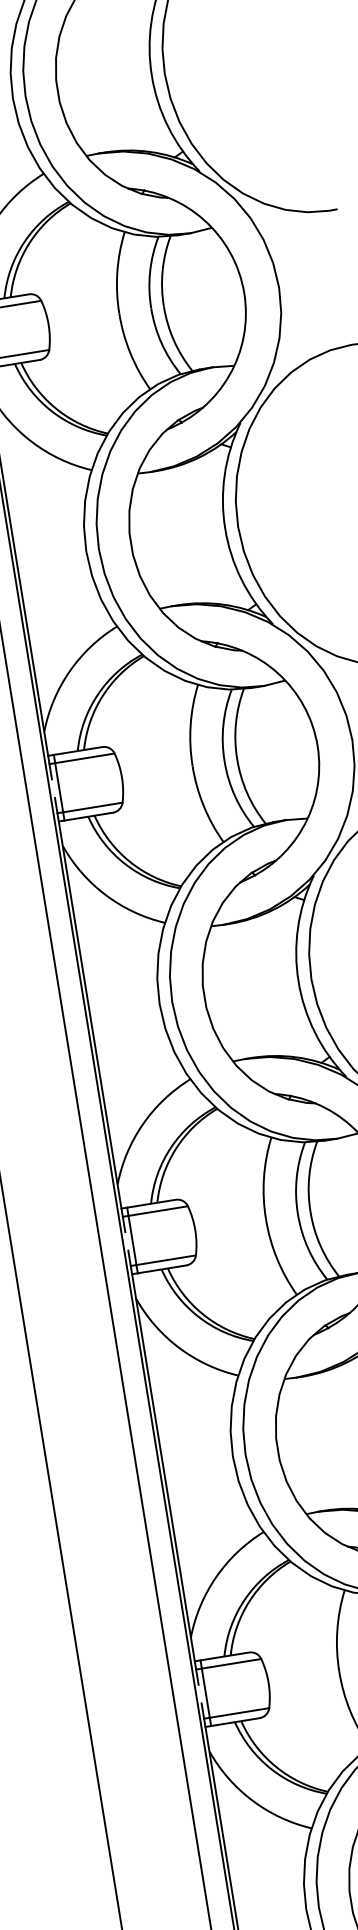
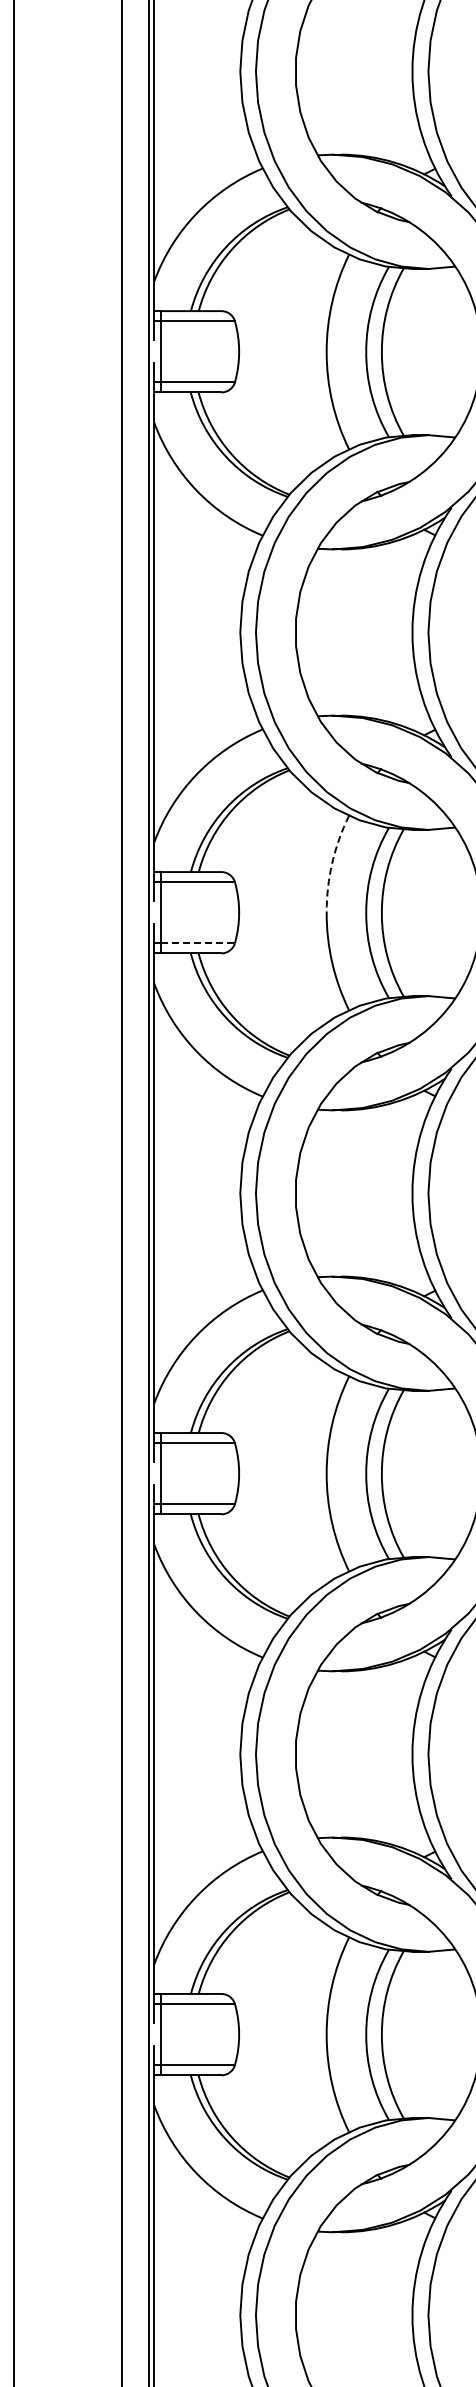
arc: (190, 725) -> (332, 863), solid -> dashed
line: (93, 807) -> (198, 943), solid -> dashed

